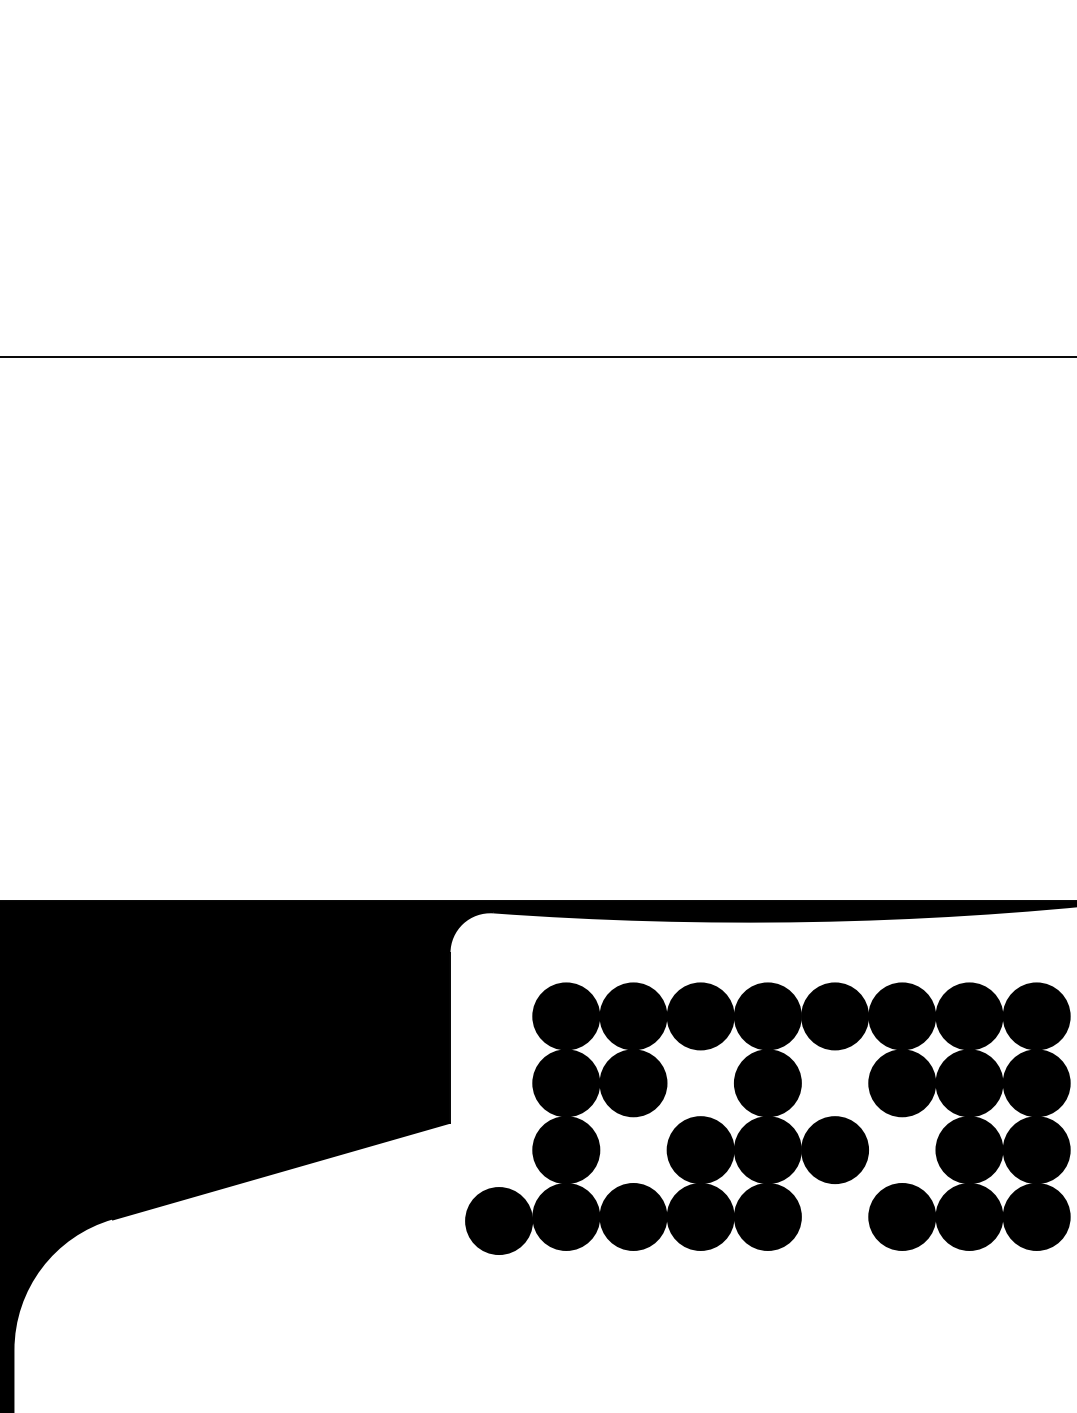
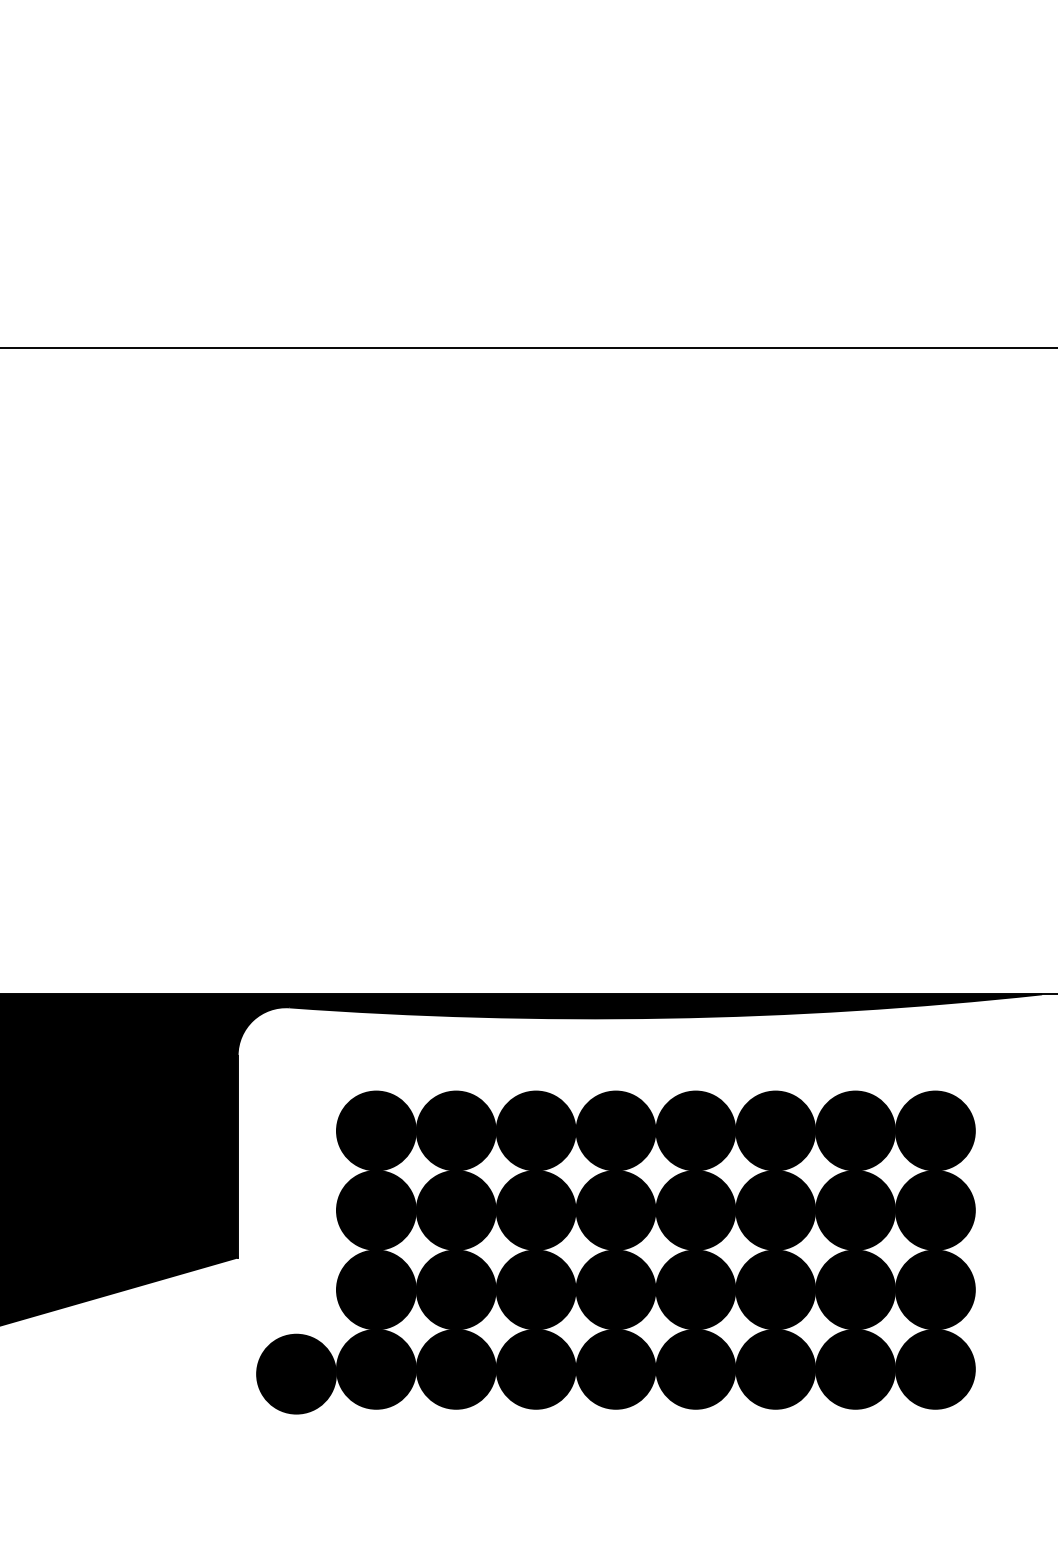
fill: (700, 1083) -> (535, 1210), added
fill: (835, 1083) -> (696, 1210), added
fill: (633, 1150) -> (456, 1290), added
fill: (902, 1150) -> (775, 1290), added
fill: (835, 1216) -> (696, 1368), added

